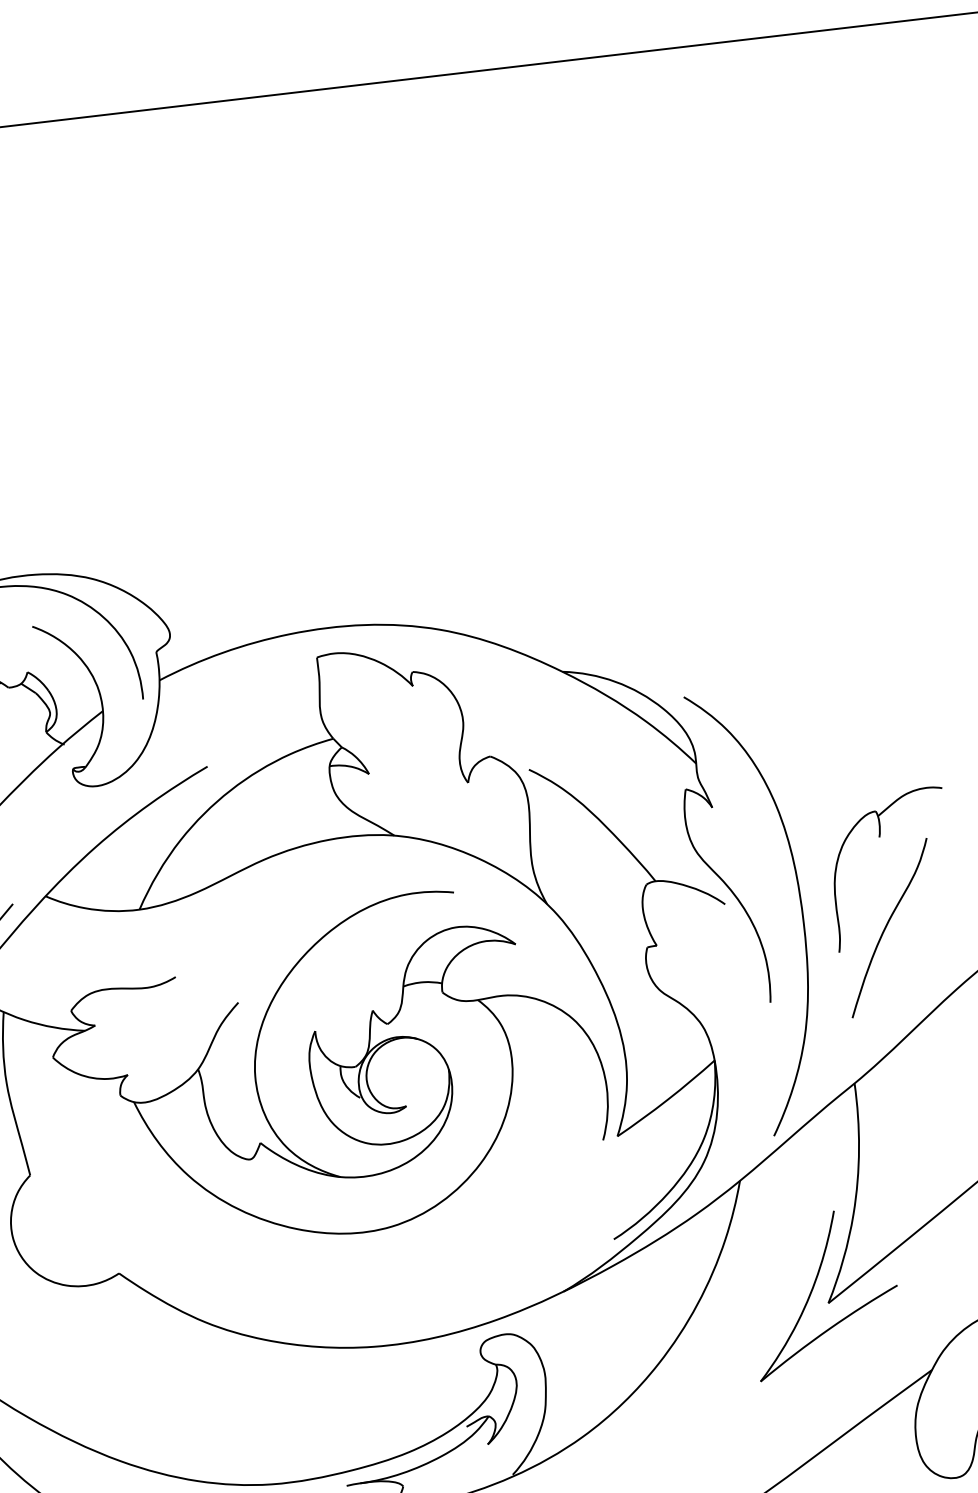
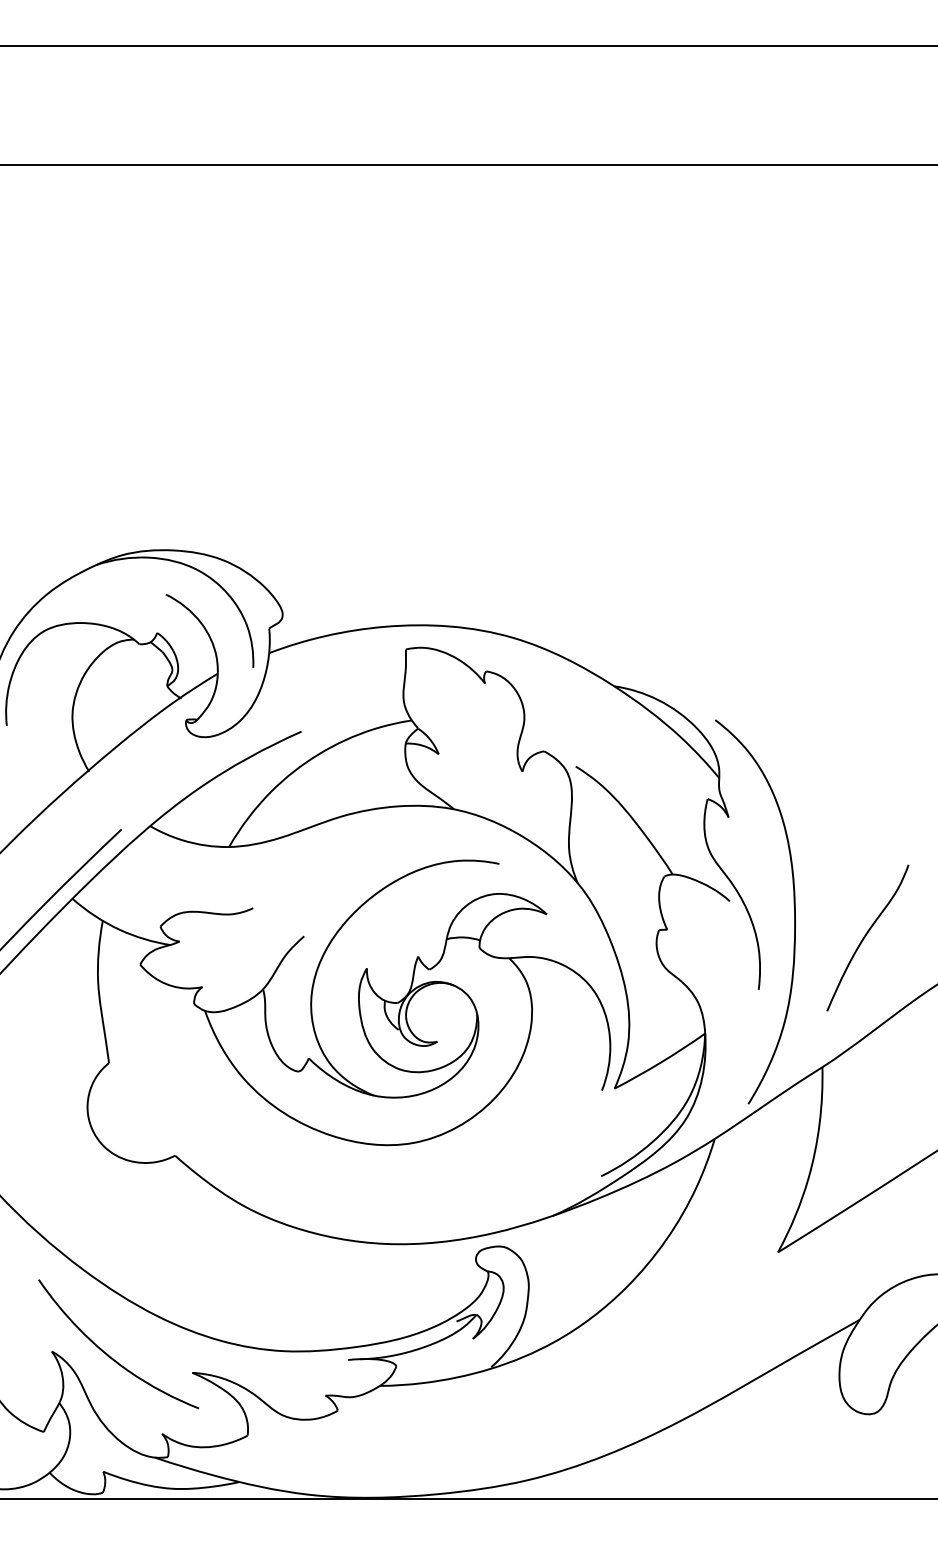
part: (880, 837) -> (869, 859), removed
part: (813, 1289) -> (766, 1239), removed

